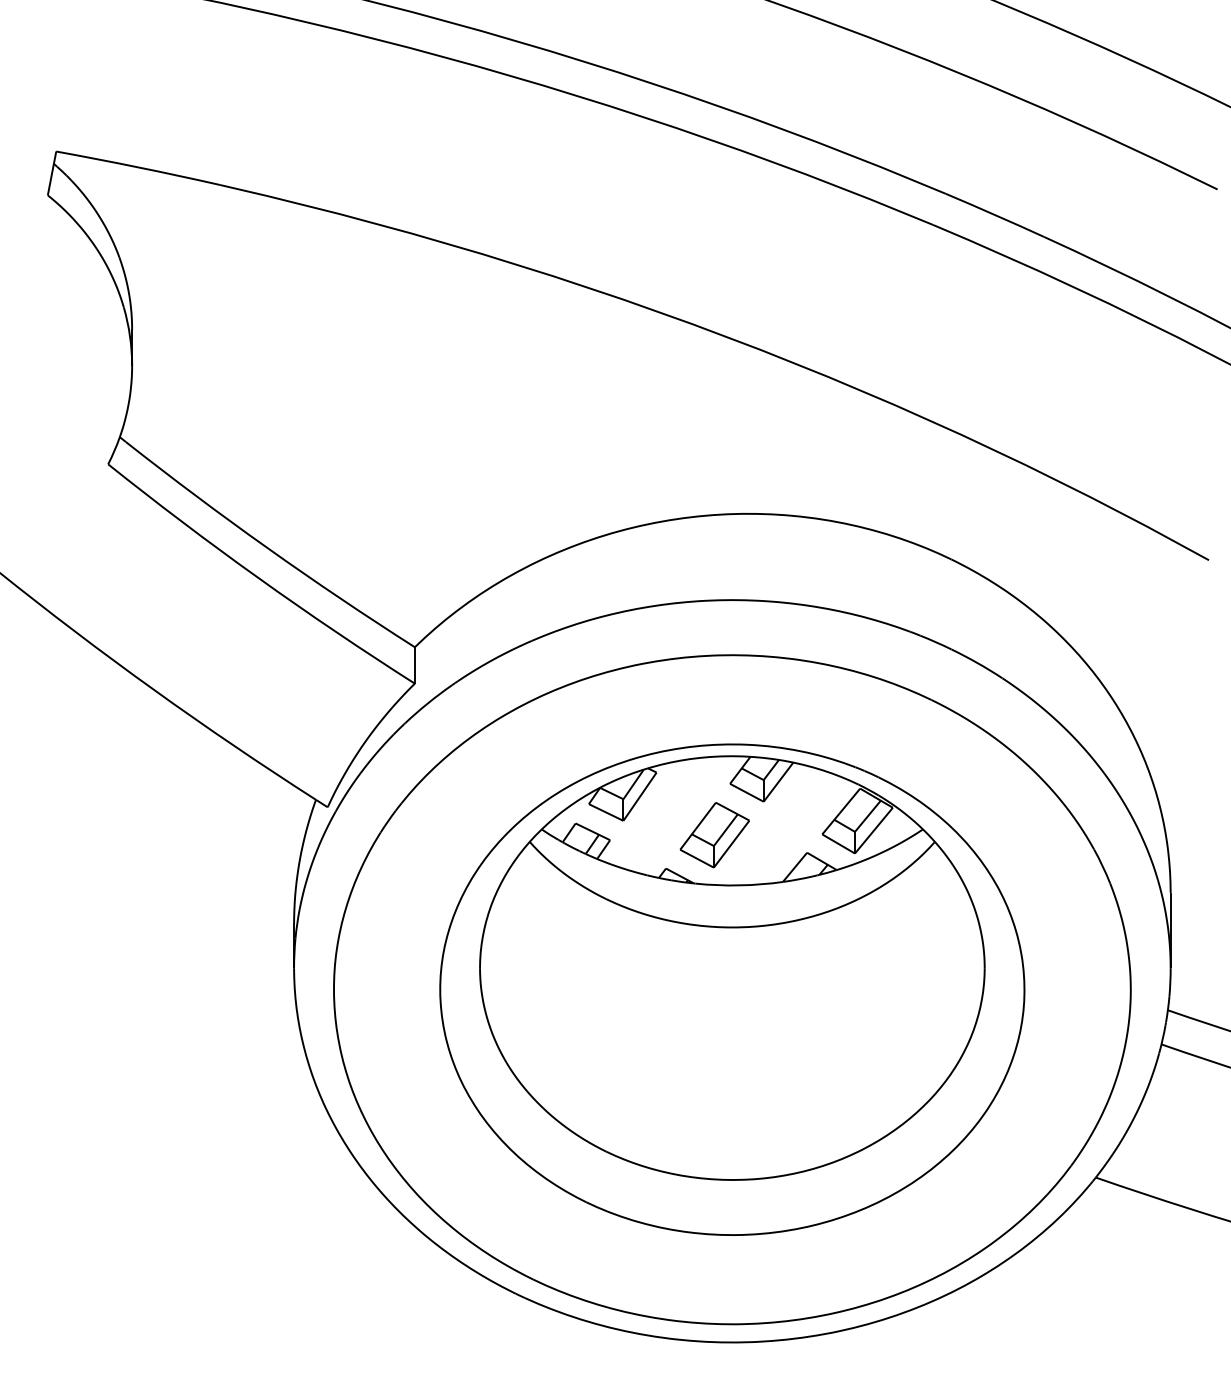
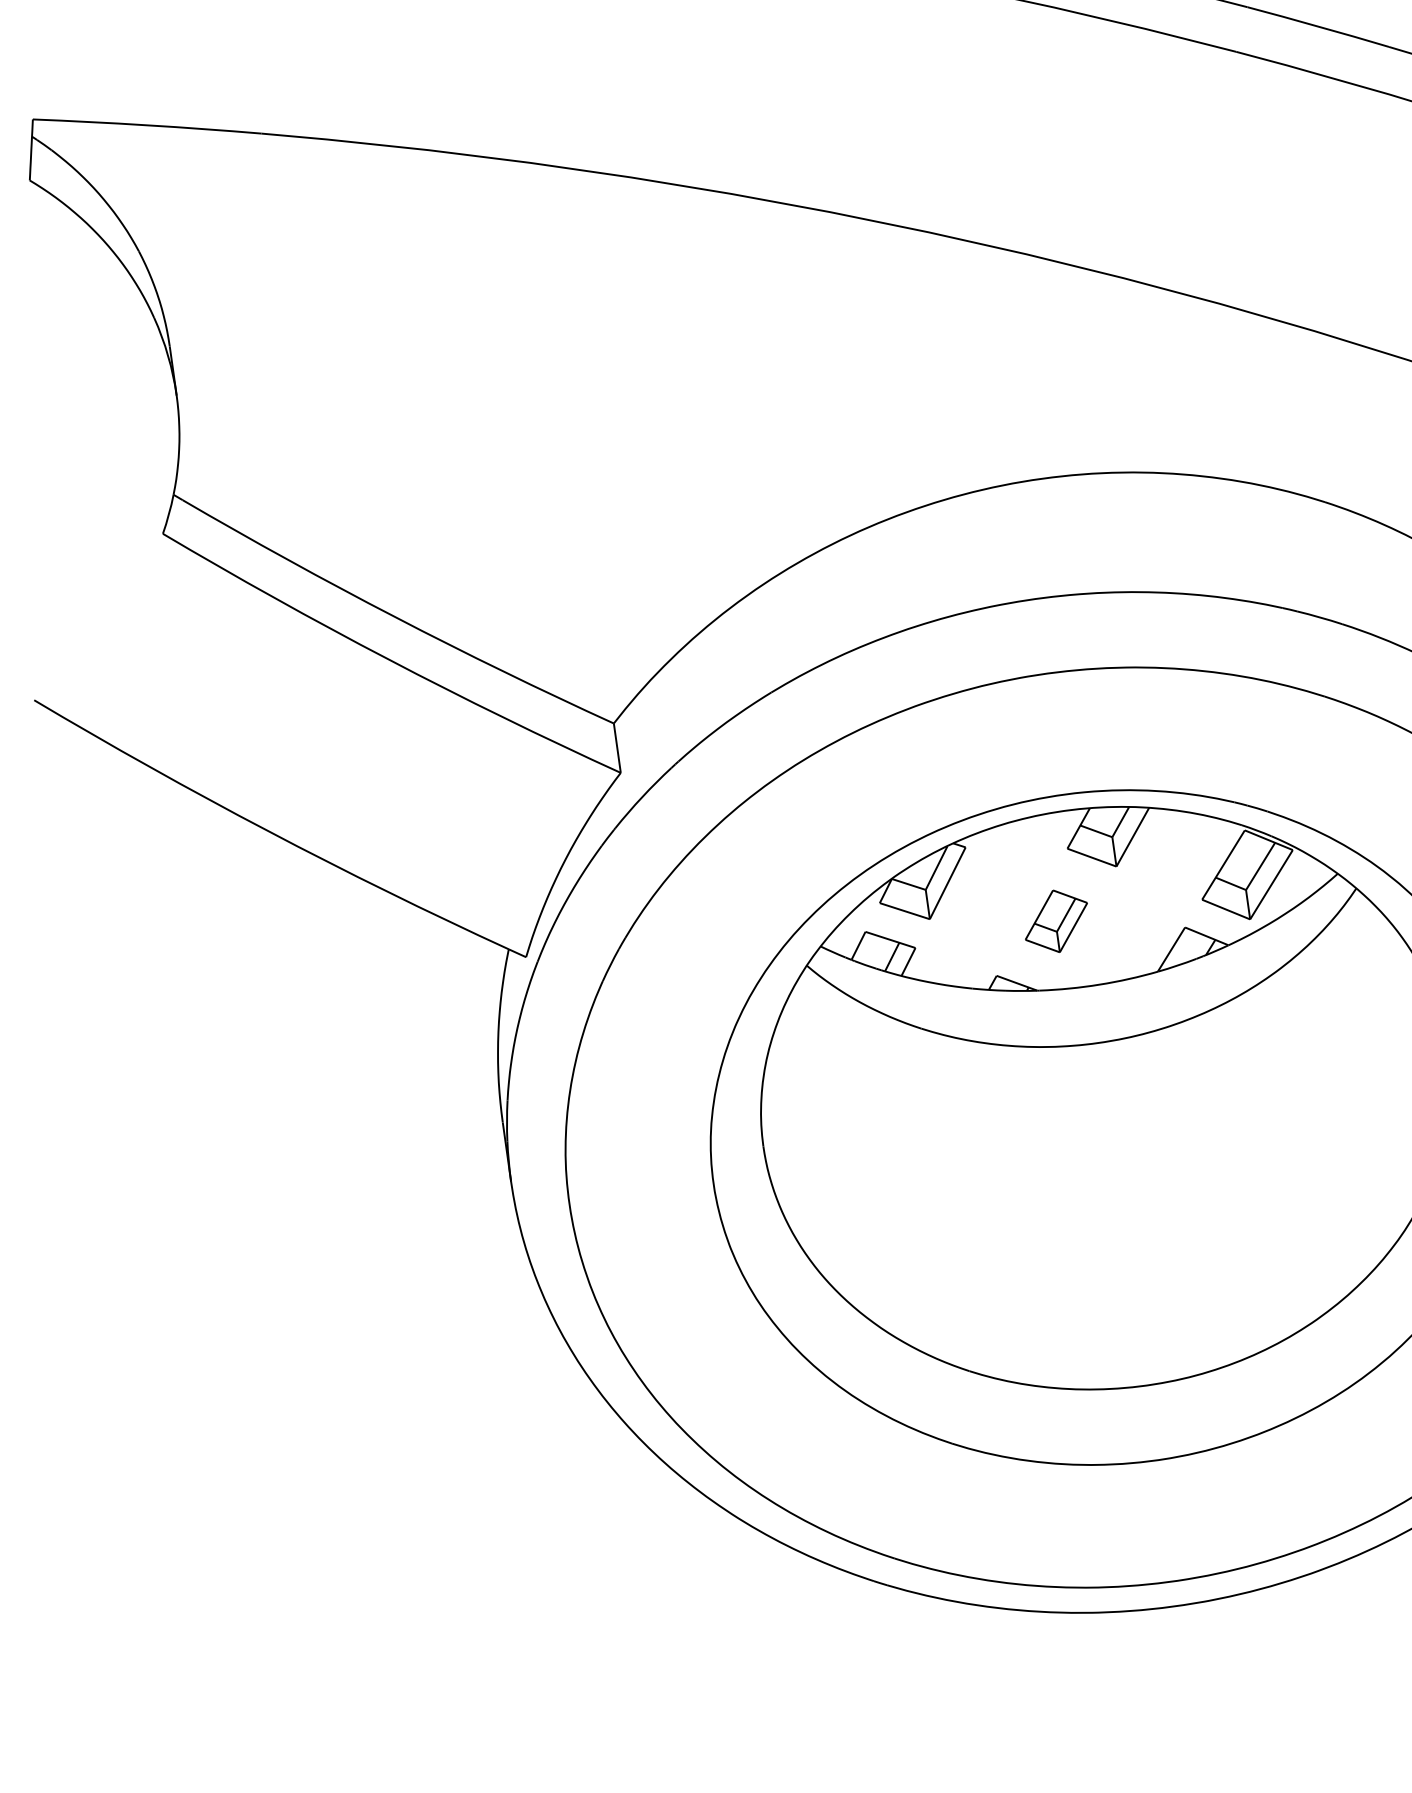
part: (714, 835) -> (1056, 921), size x0.7

